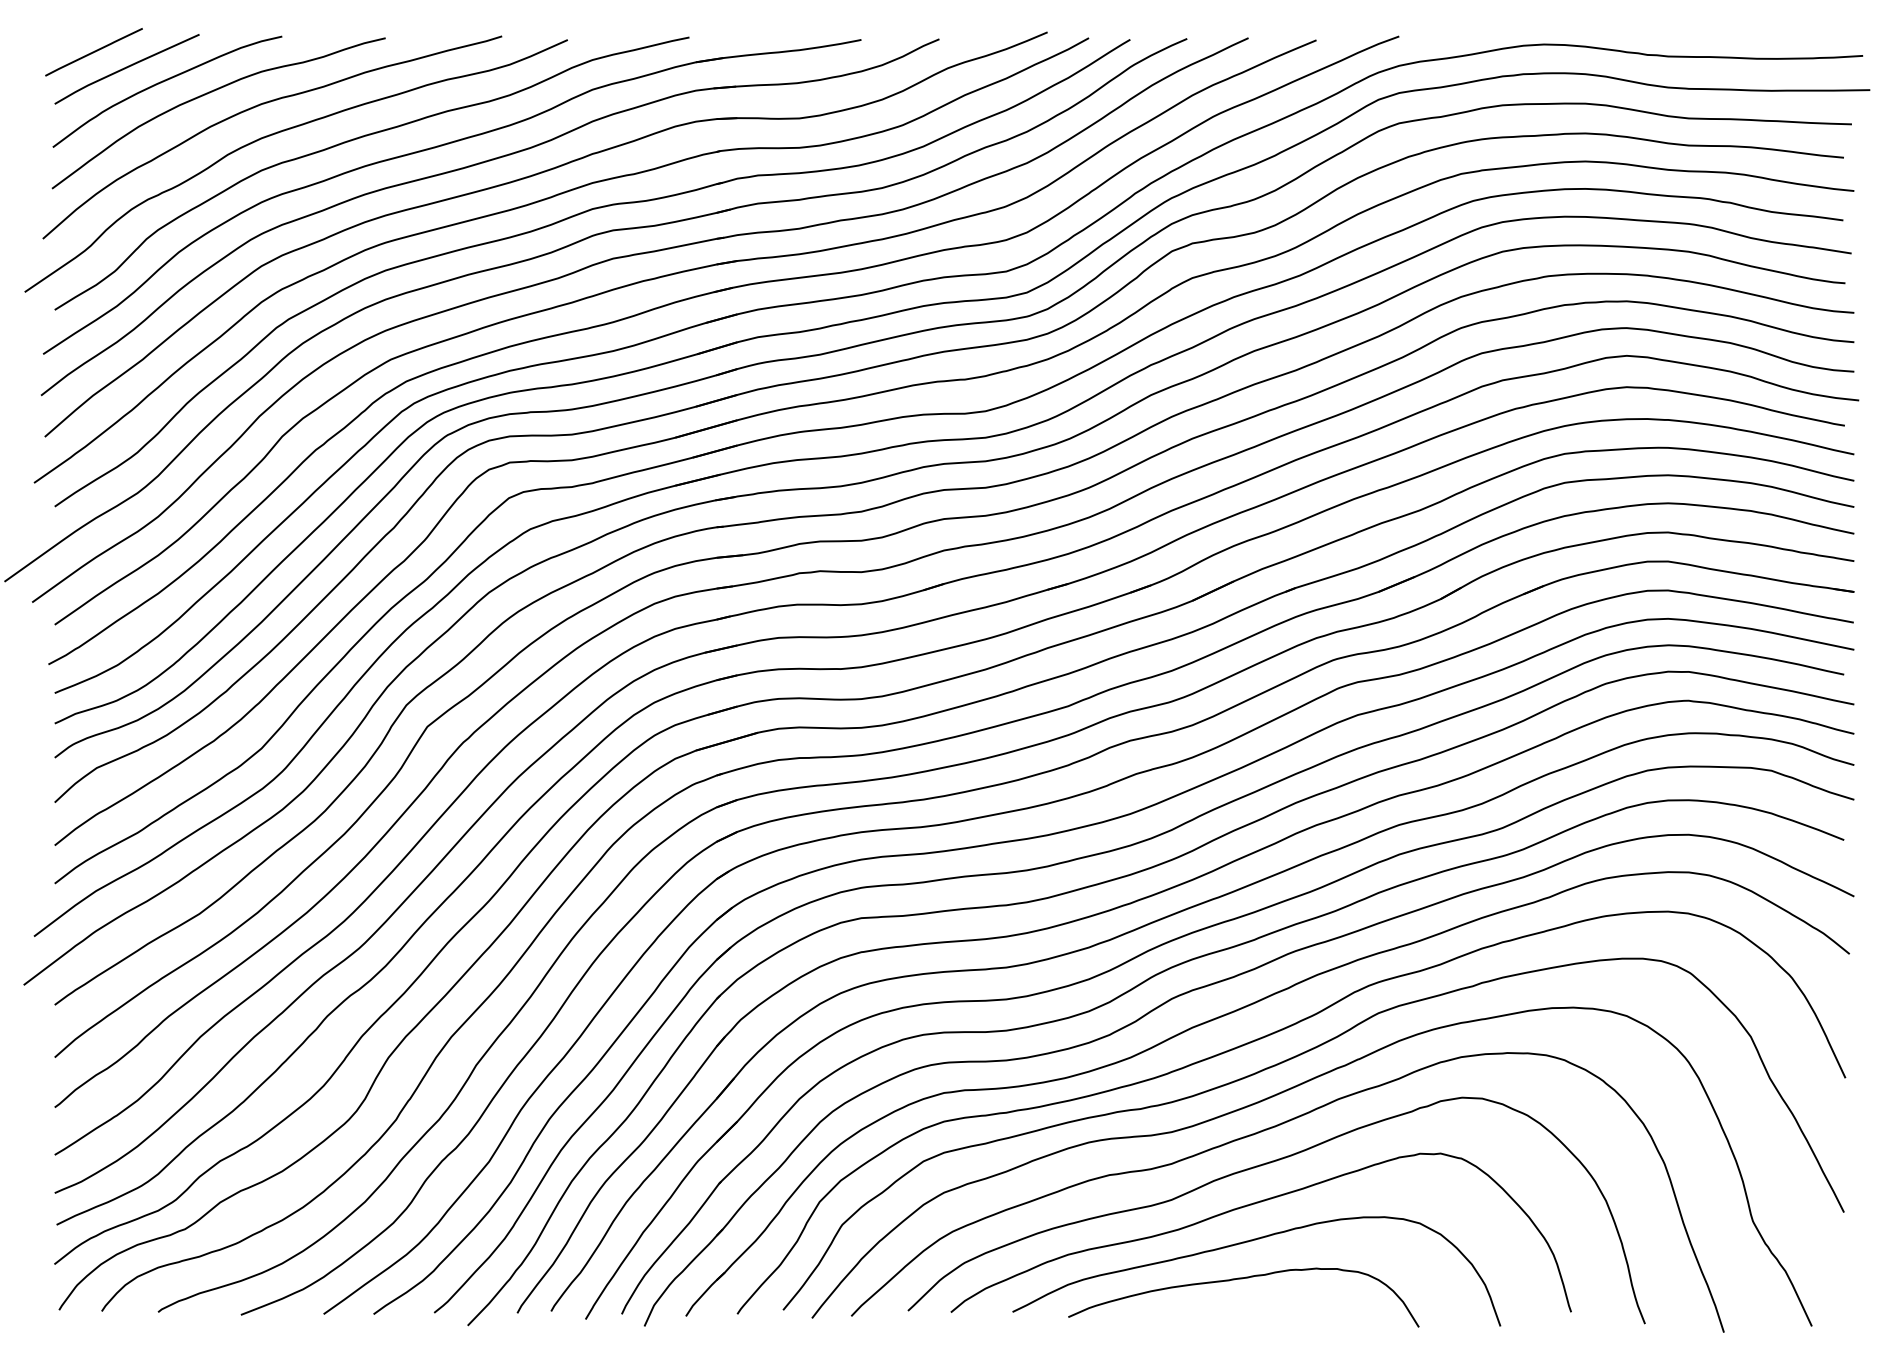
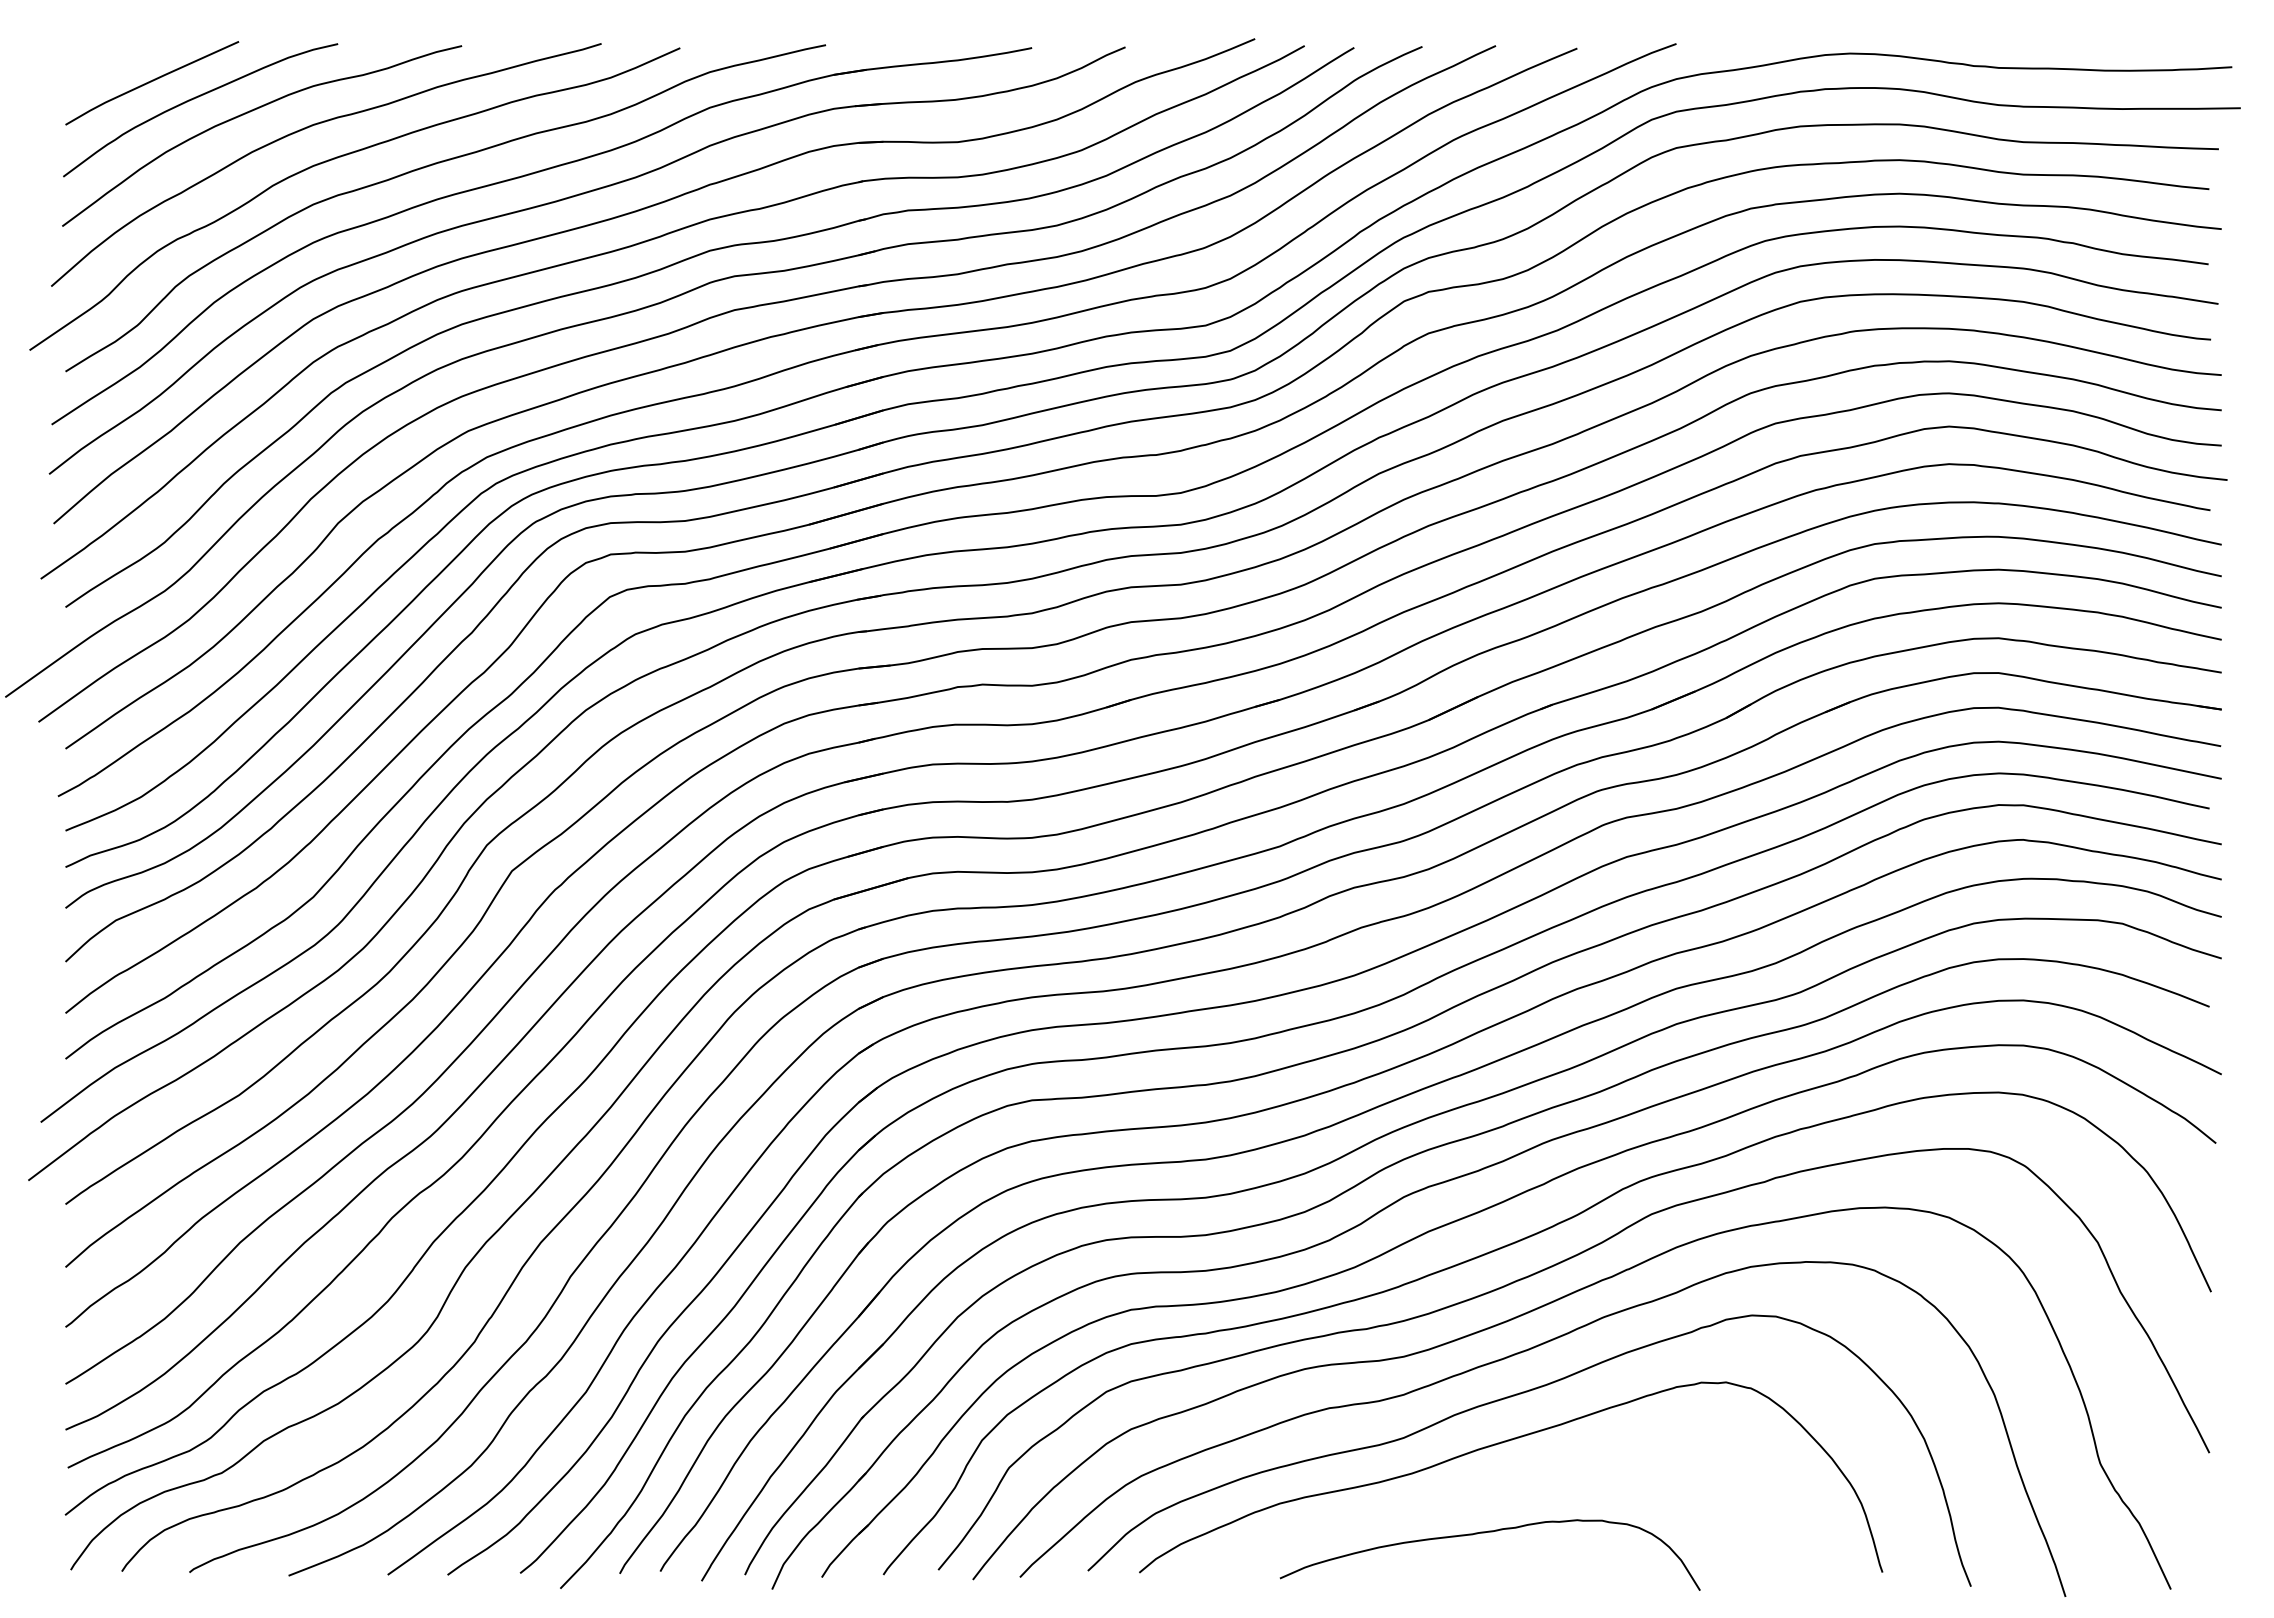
line: (93, 51) -> (112, 62), removed
curve: (1249, 1242) -> (1496, 1488), removed

